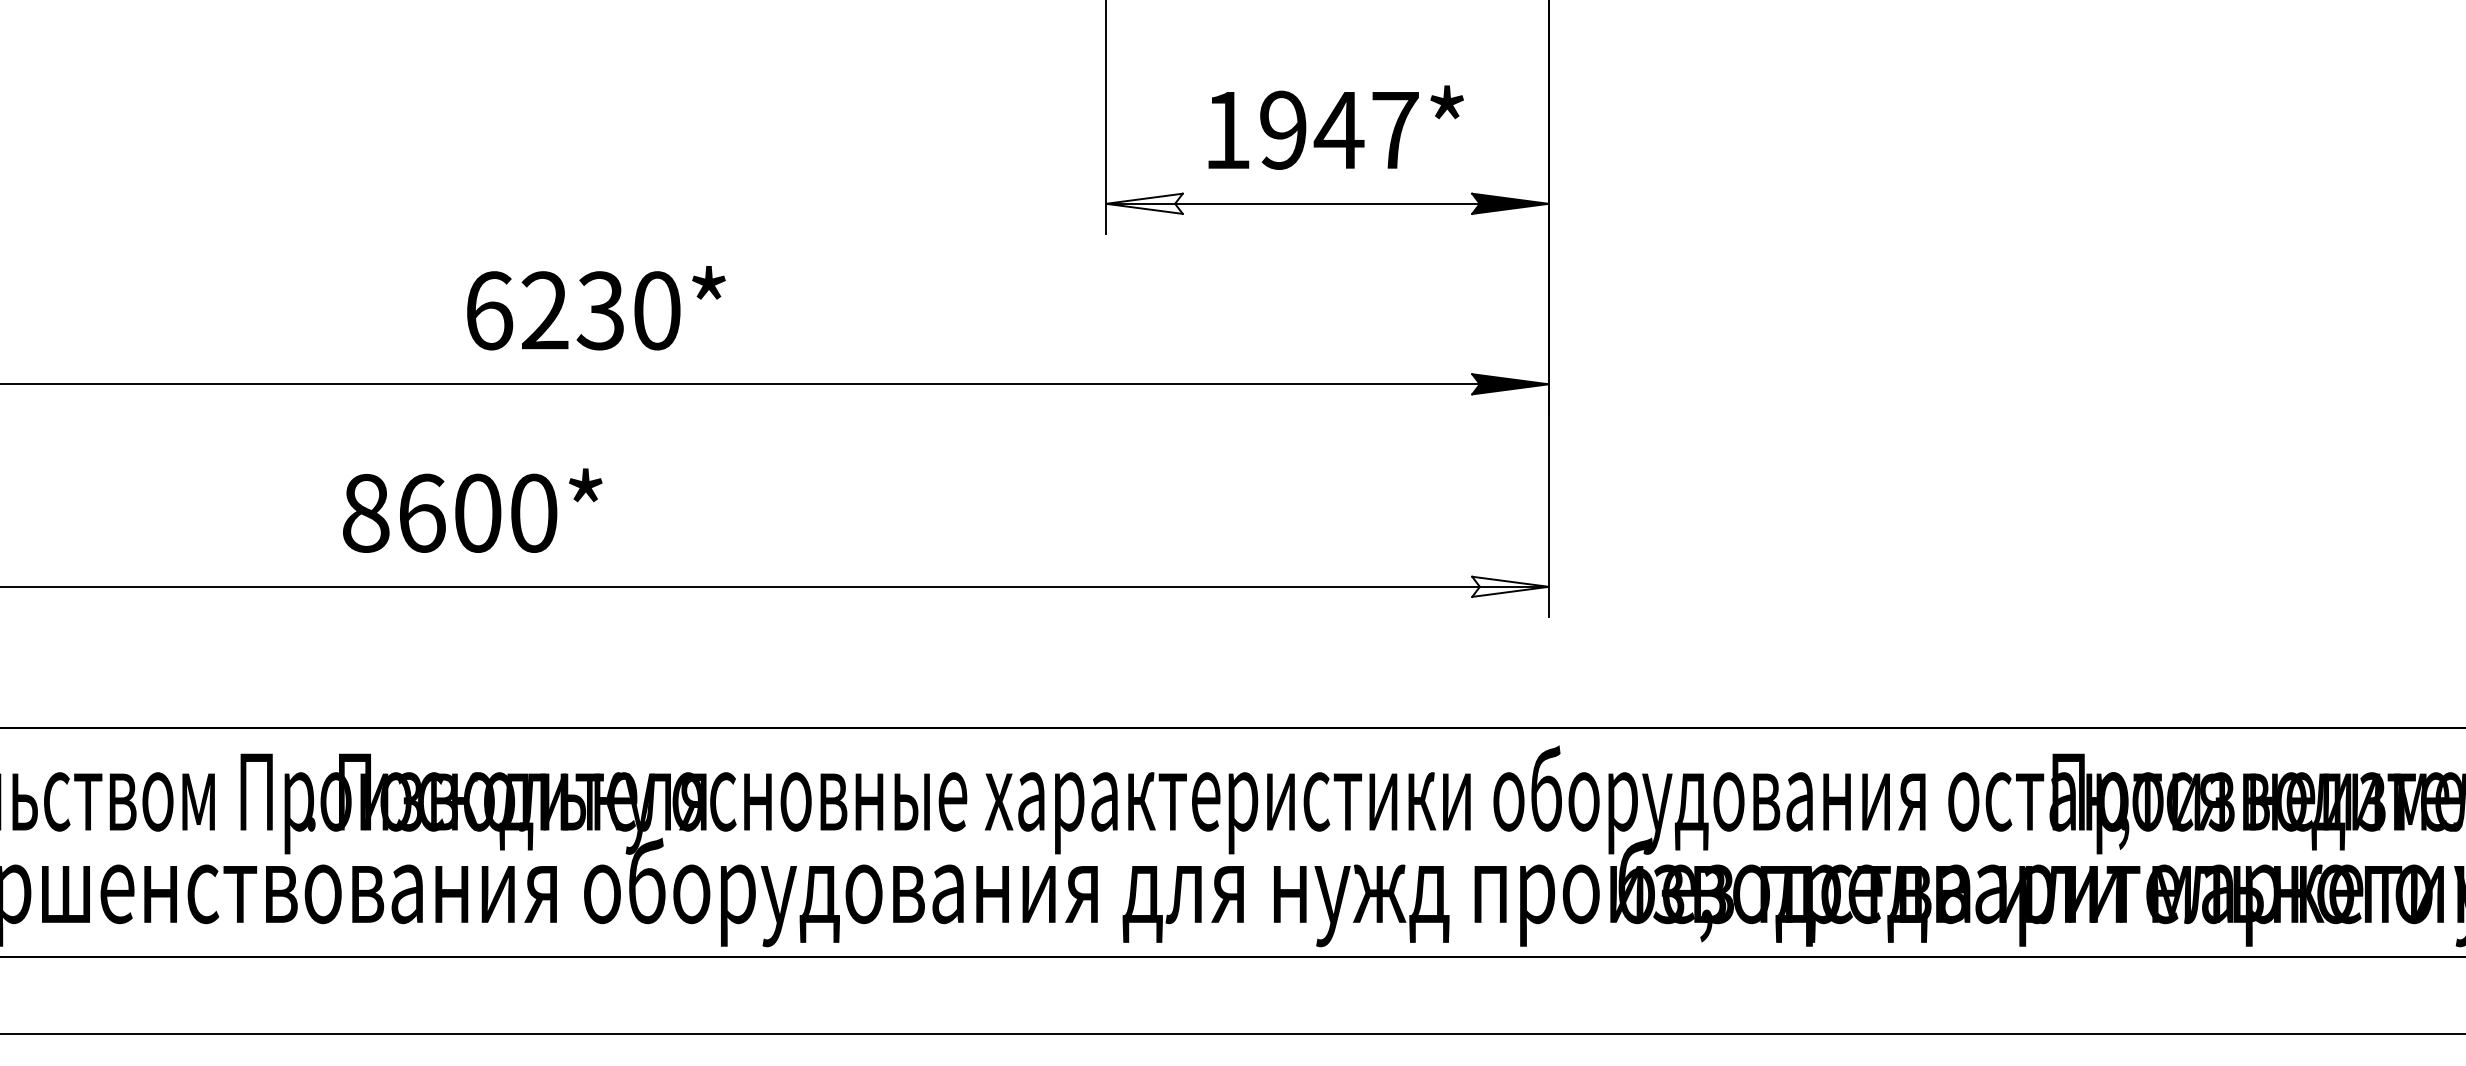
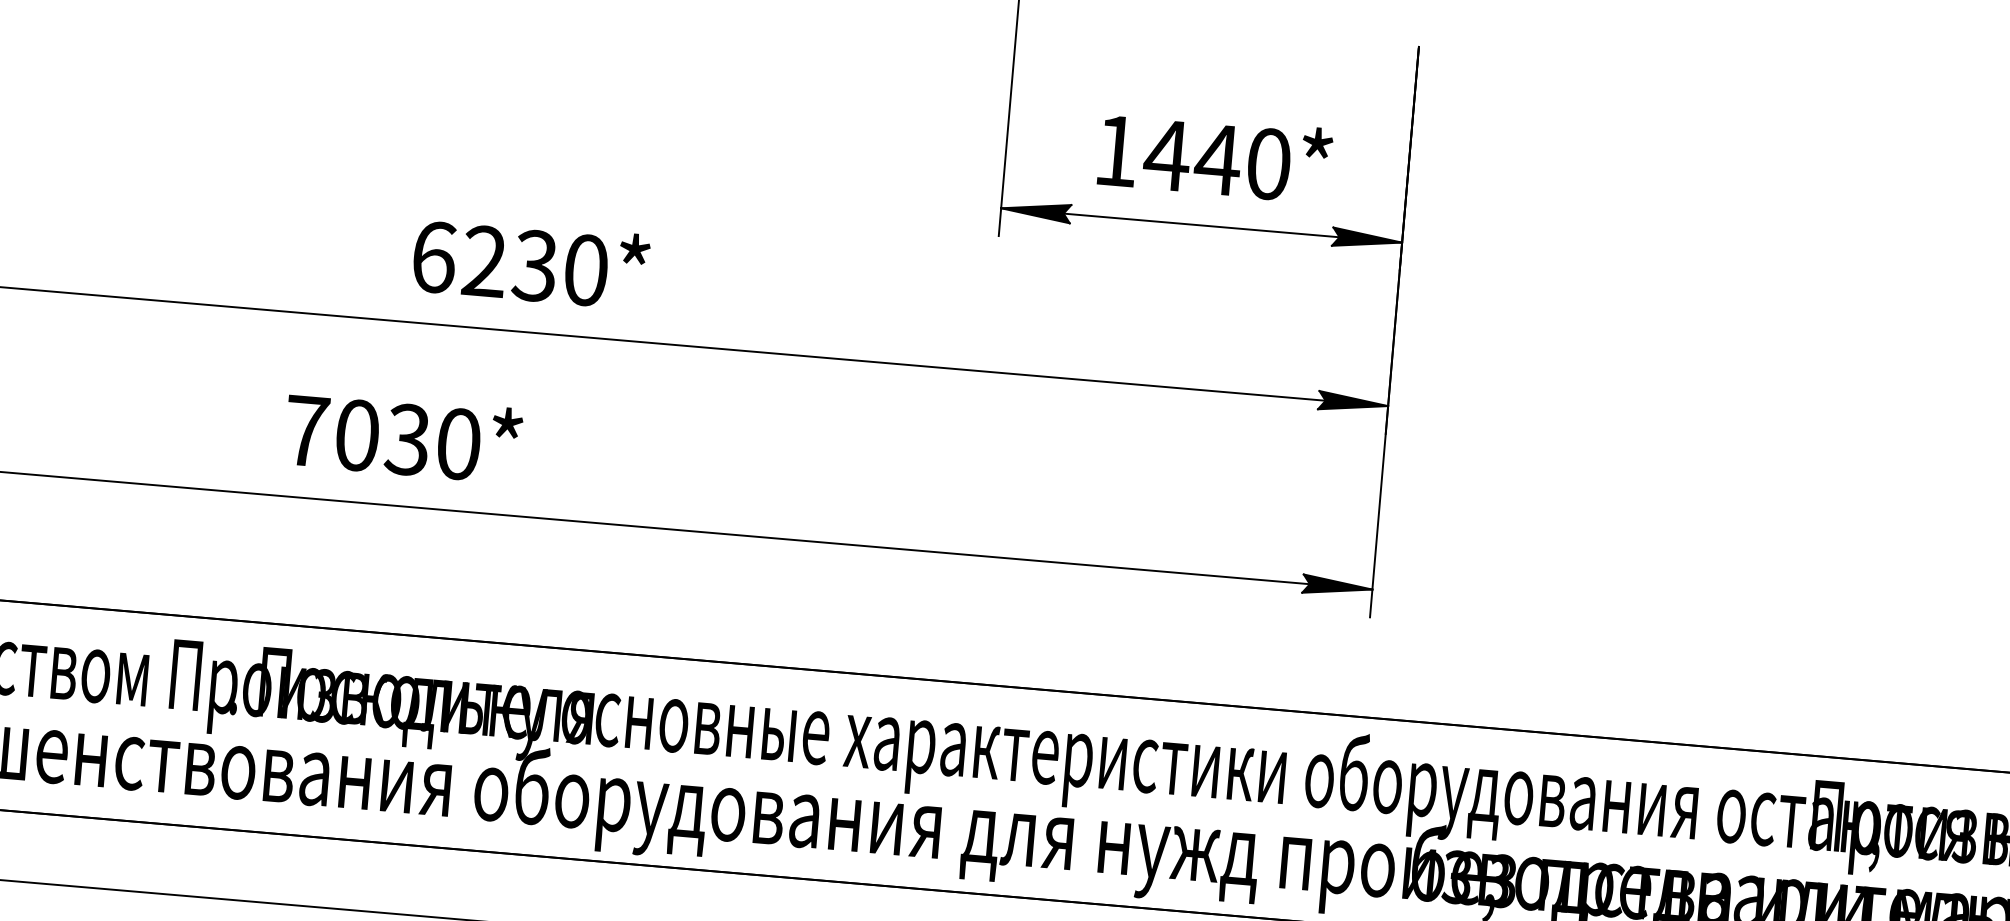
text: (1337, 129) -> (1216, 158), 1947* -> 1440*
fill: (1144, 203) -> (1035, 210), added
text: (422, 512) -> (357, 434), 8600* -> 7030*
fill: (1510, 586) -> (1337, 586), added

